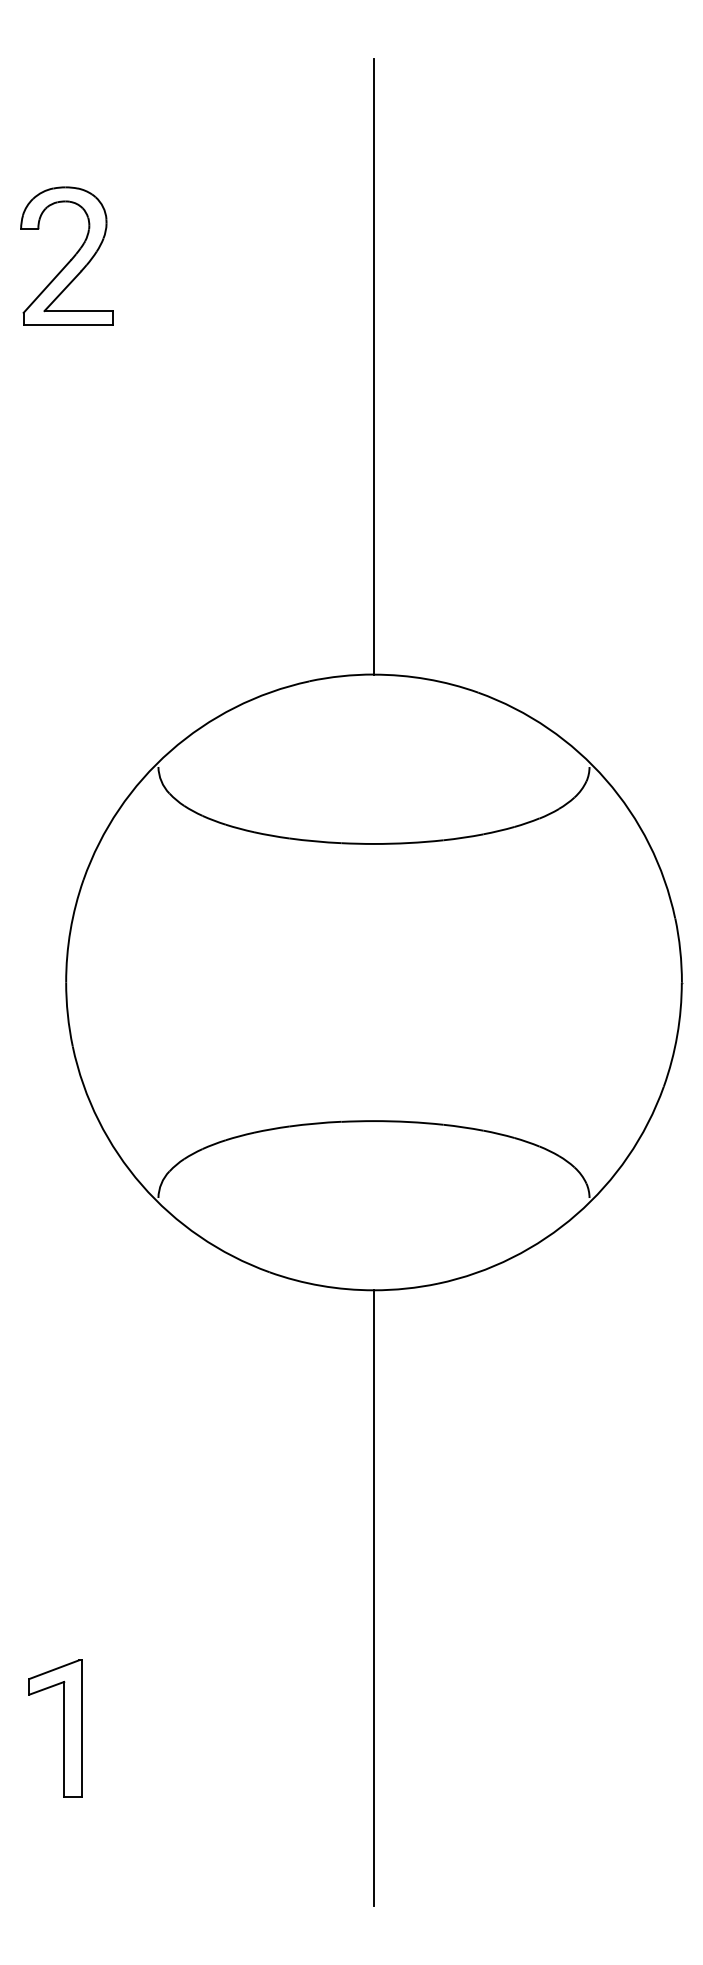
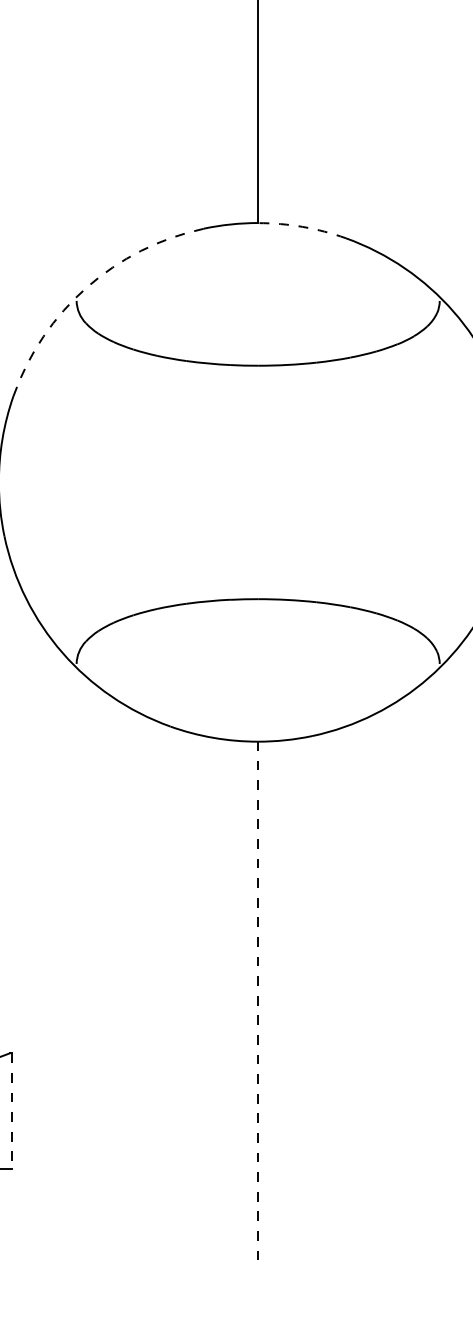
arc: (426, 679) -> (302, 227), solid -> dashed
arc: (170, 751) -> (86, 287), solid -> dashed
line: (374, 1598) -> (258, 1001), solid -> dashed
line: (81, 1729) -> (11, 1111), solid -> dashed

